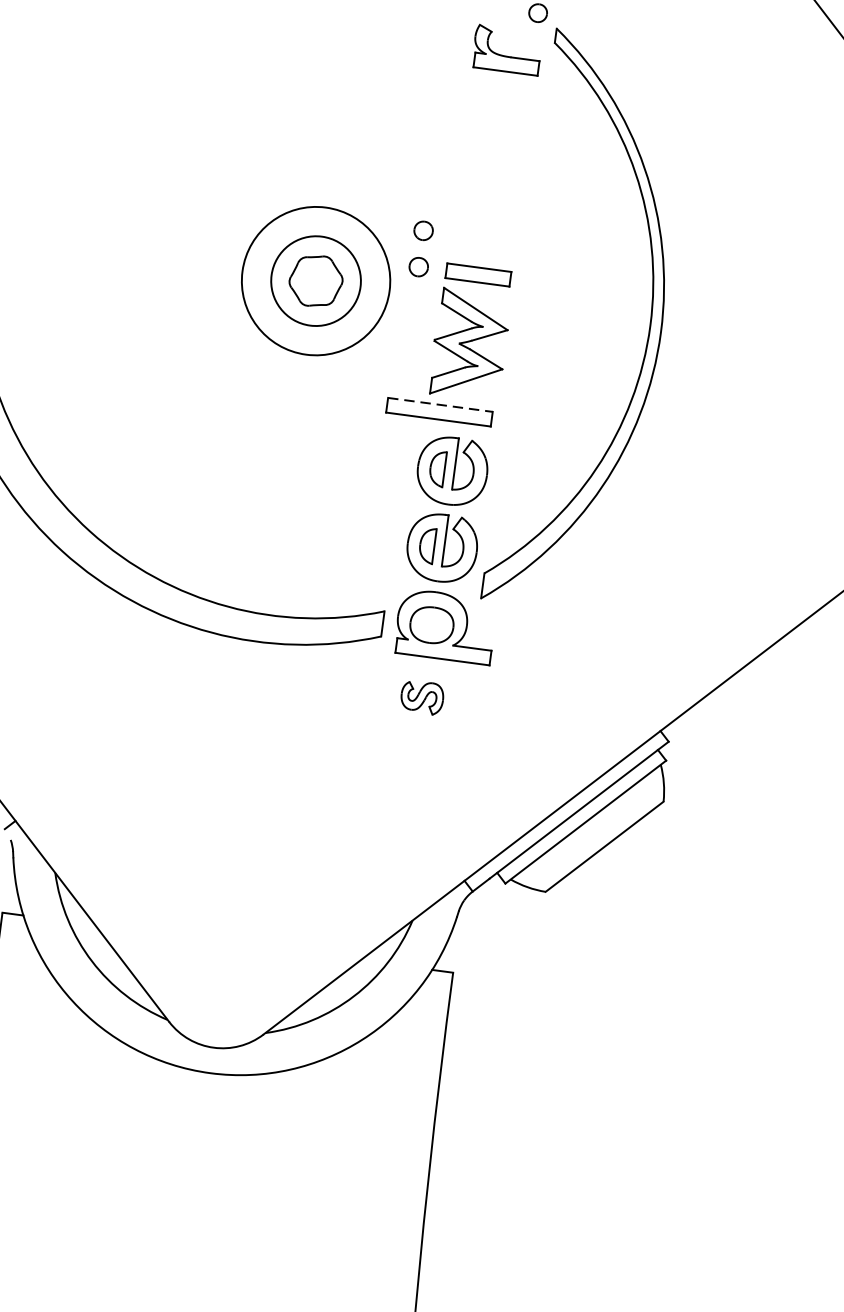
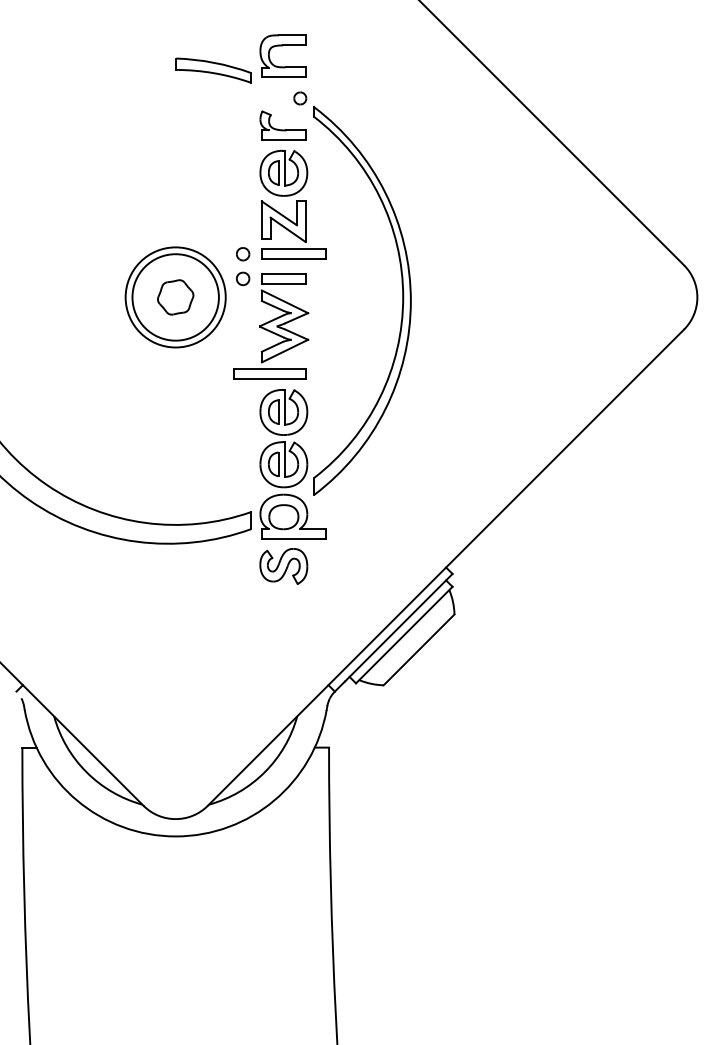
part: (505, 167) -> (292, 204), added
circle: (315, 281) -> (175, 297), size x1.43
line: (439, 405) -> (269, 369), dashed -> solid
part: (421, 697) -> (283, 566), size x1.67

